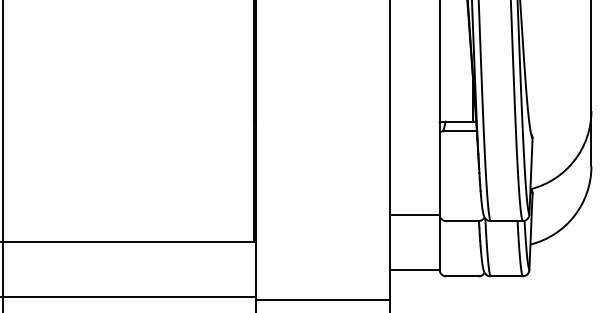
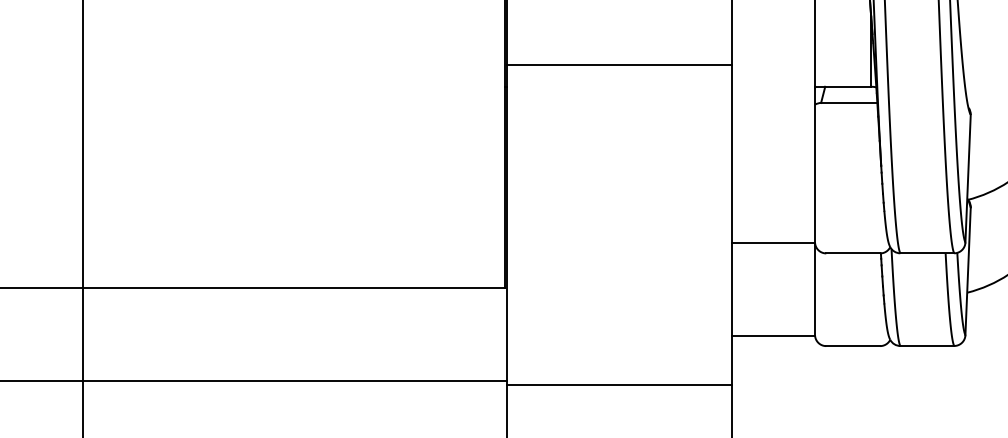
line: (322, 108) -> (618, 64), added

